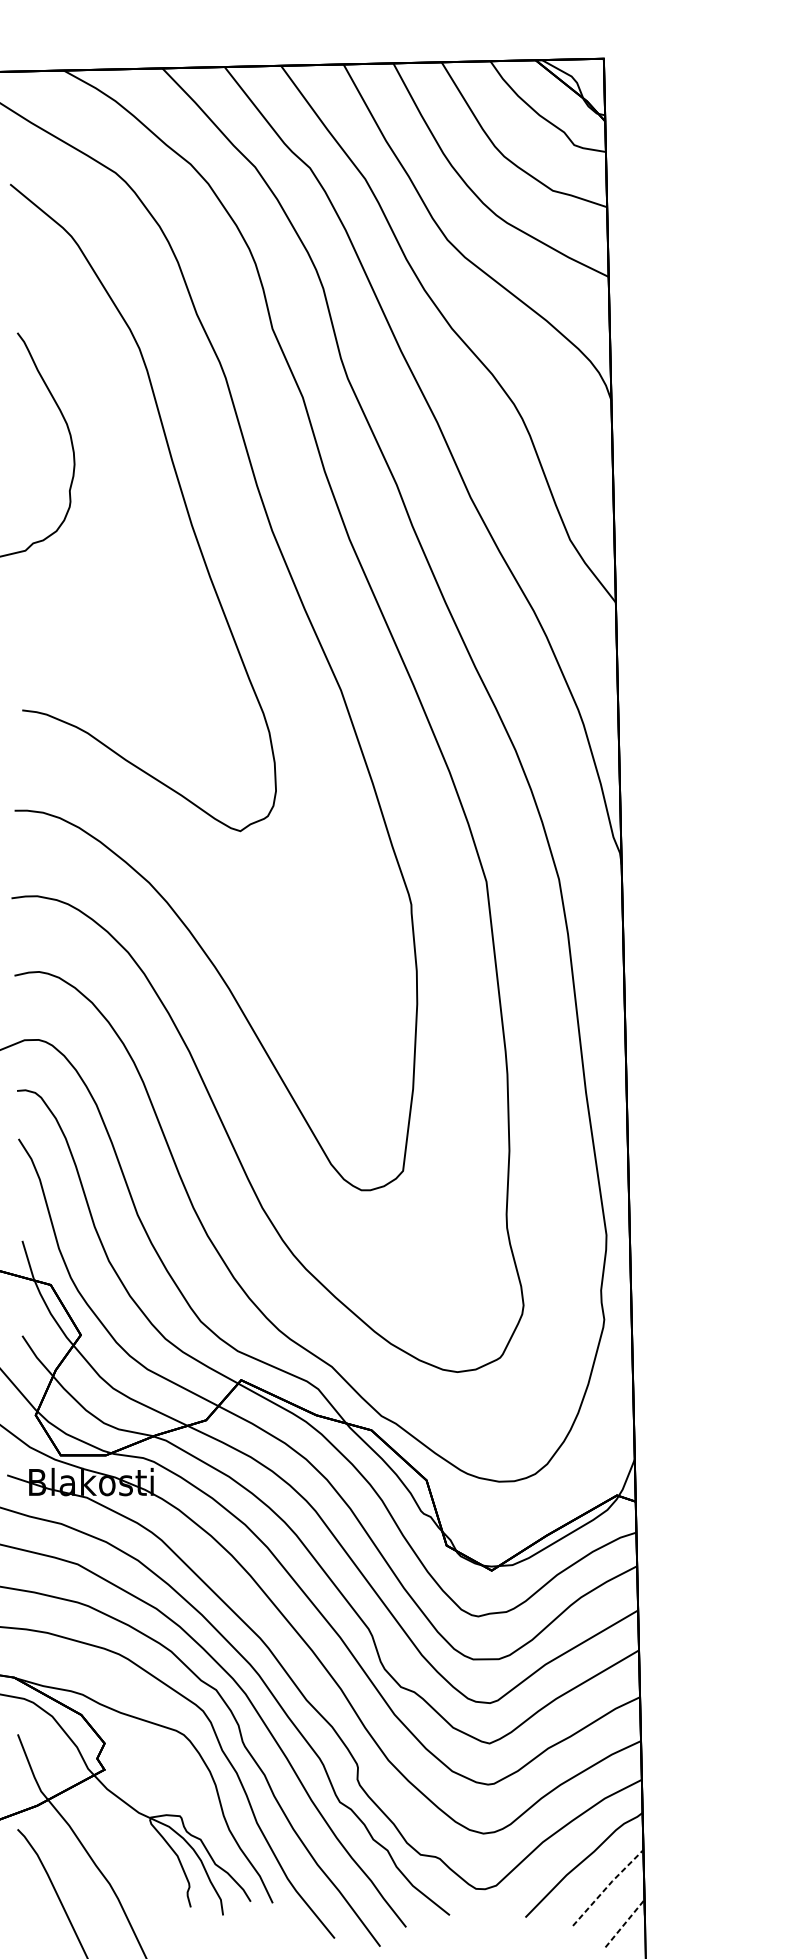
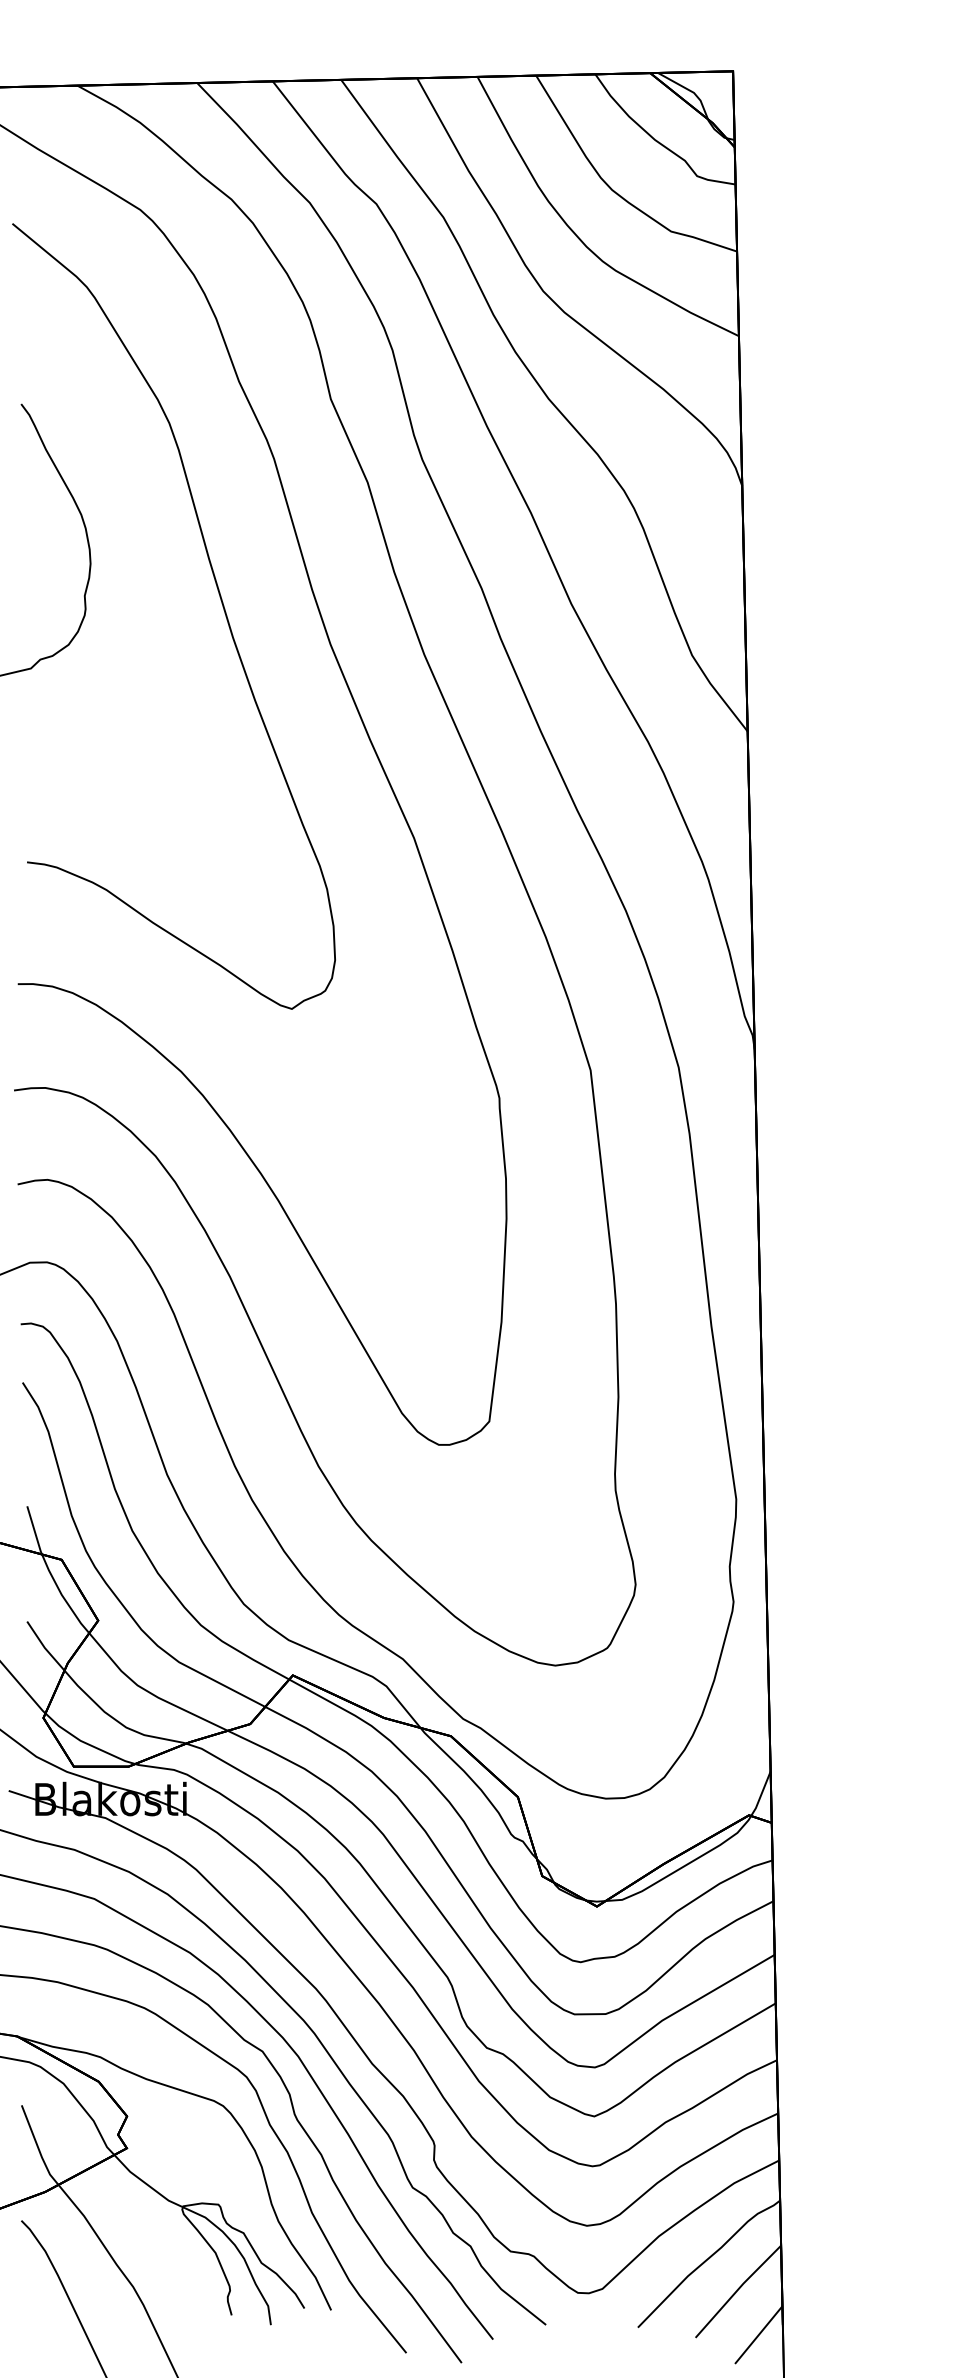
line: (608, 1886) -> (738, 2289), dashed -> solid
line: (625, 1923) -> (759, 2334), dashed -> solid

